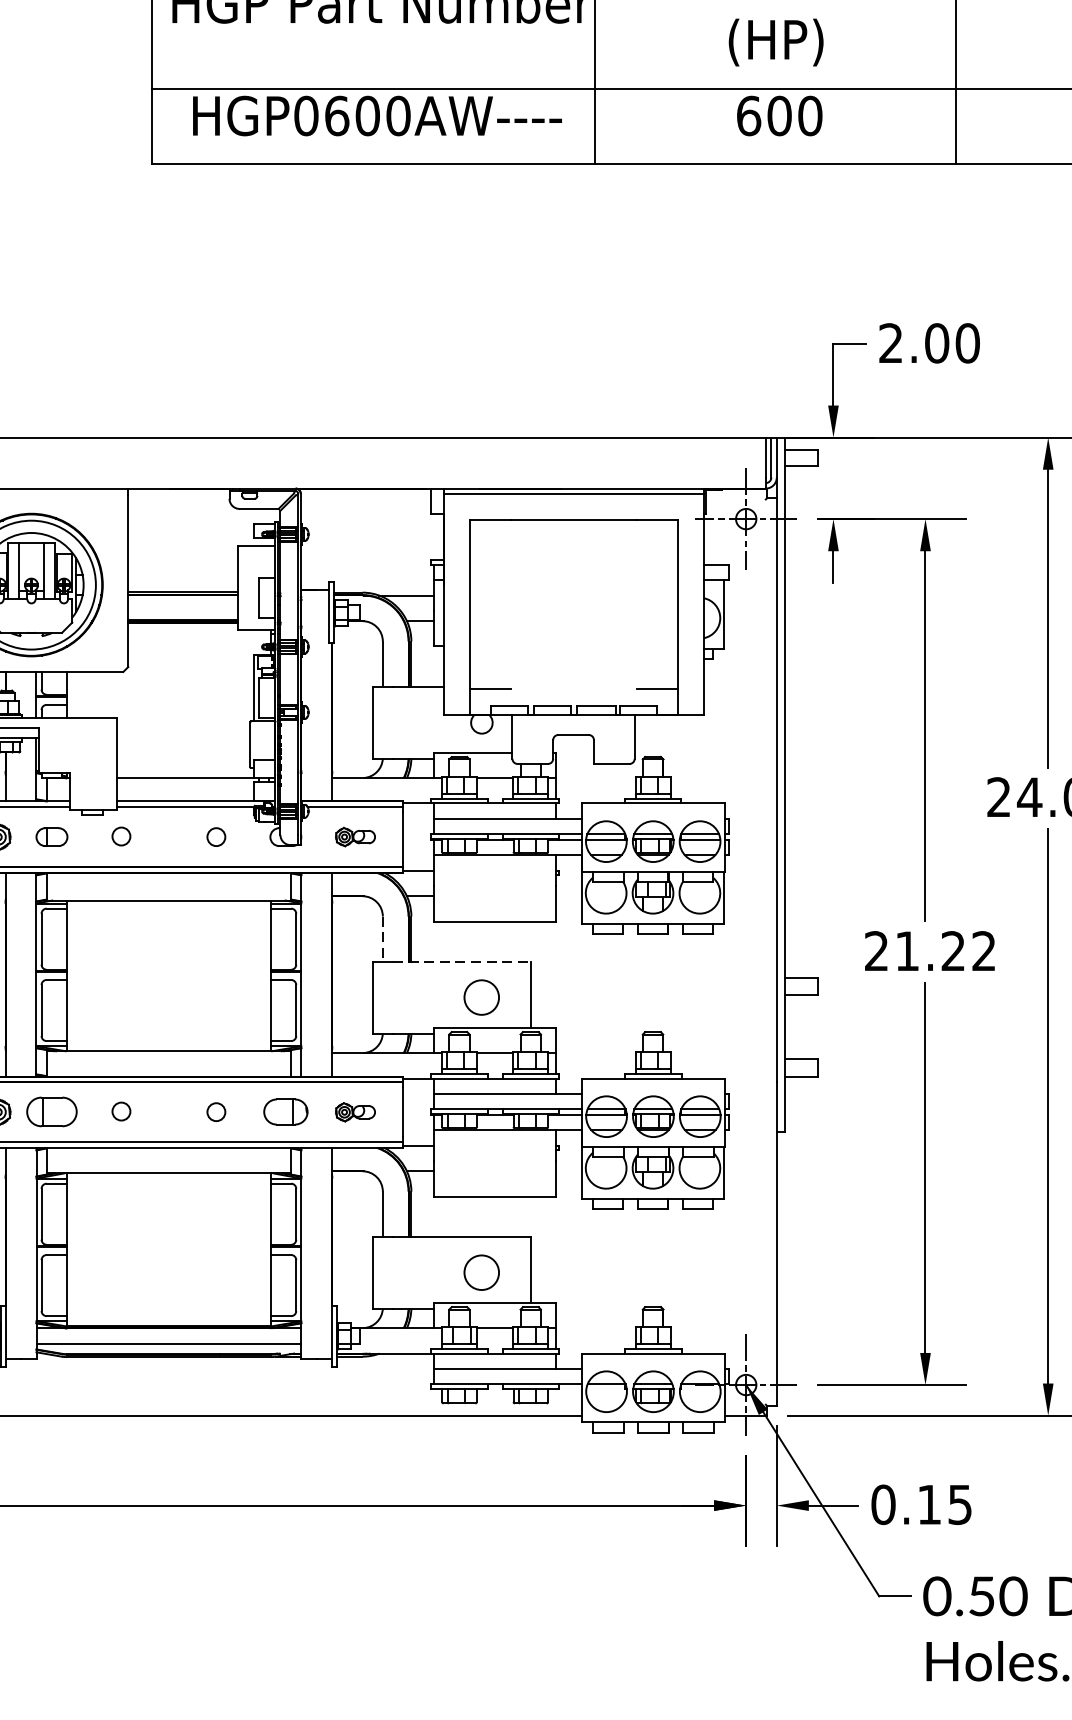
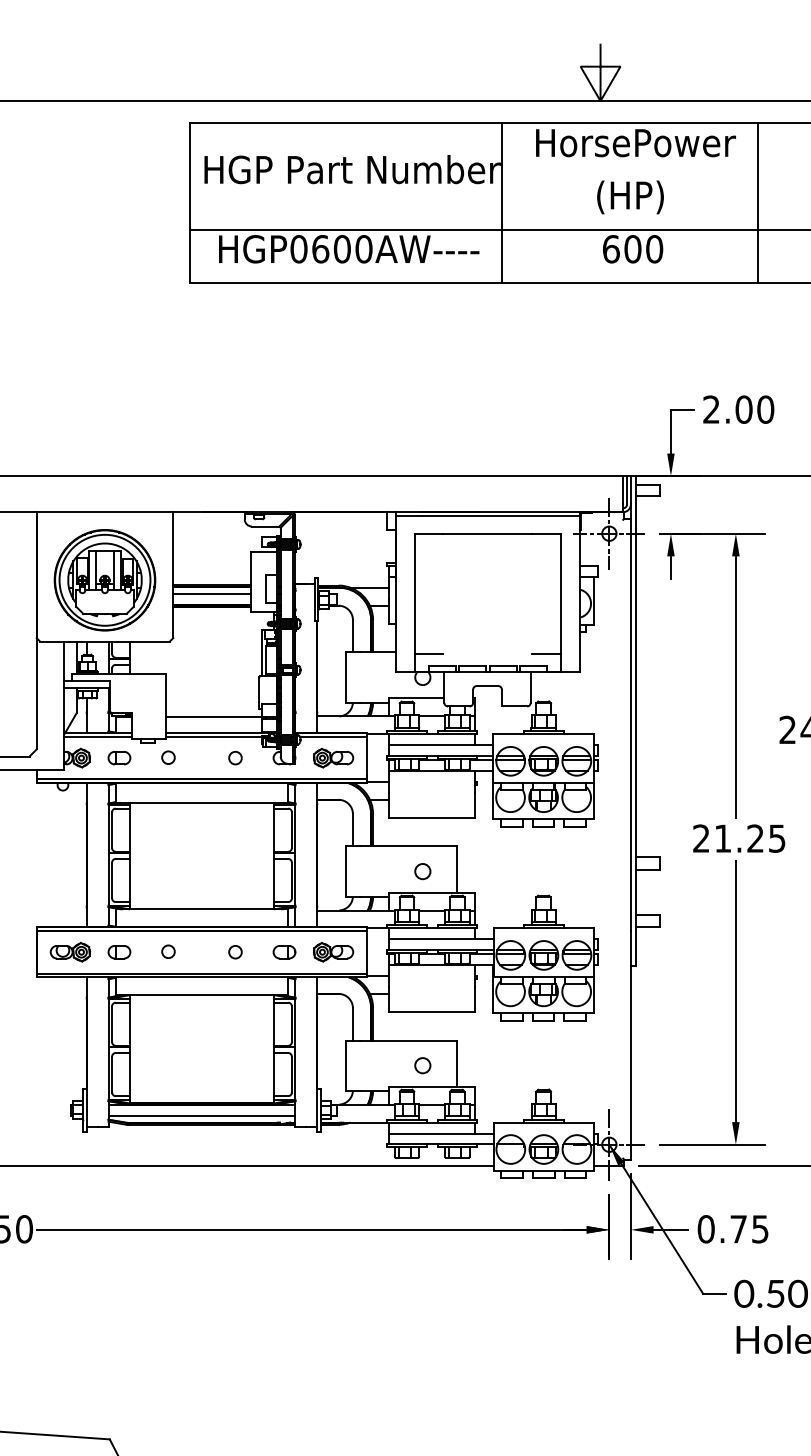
line: (183, 605) -> (212, 594), added
part: (355, 836) -> (333, 757), size x1.43
line: (382, 939) -> (352, 830), dashed -> solid
text: (984, 951) -> (777, 838), 21.22 -> 21.25
line: (461, 962) -> (408, 846), dashed -> solid
circle: (481, 997) -> (422, 871), size x0.62
part: (52, 1112) -> (119, 952), size x0.62
part: (285, 1112) -> (284, 952), size x0.71
part: (355, 1112) -> (333, 952), size x1.43
circle: (481, 1272) -> (422, 1065), size x0.62
text: (929, 1503) -> (738, 1228), 0.15 -> 0.75

